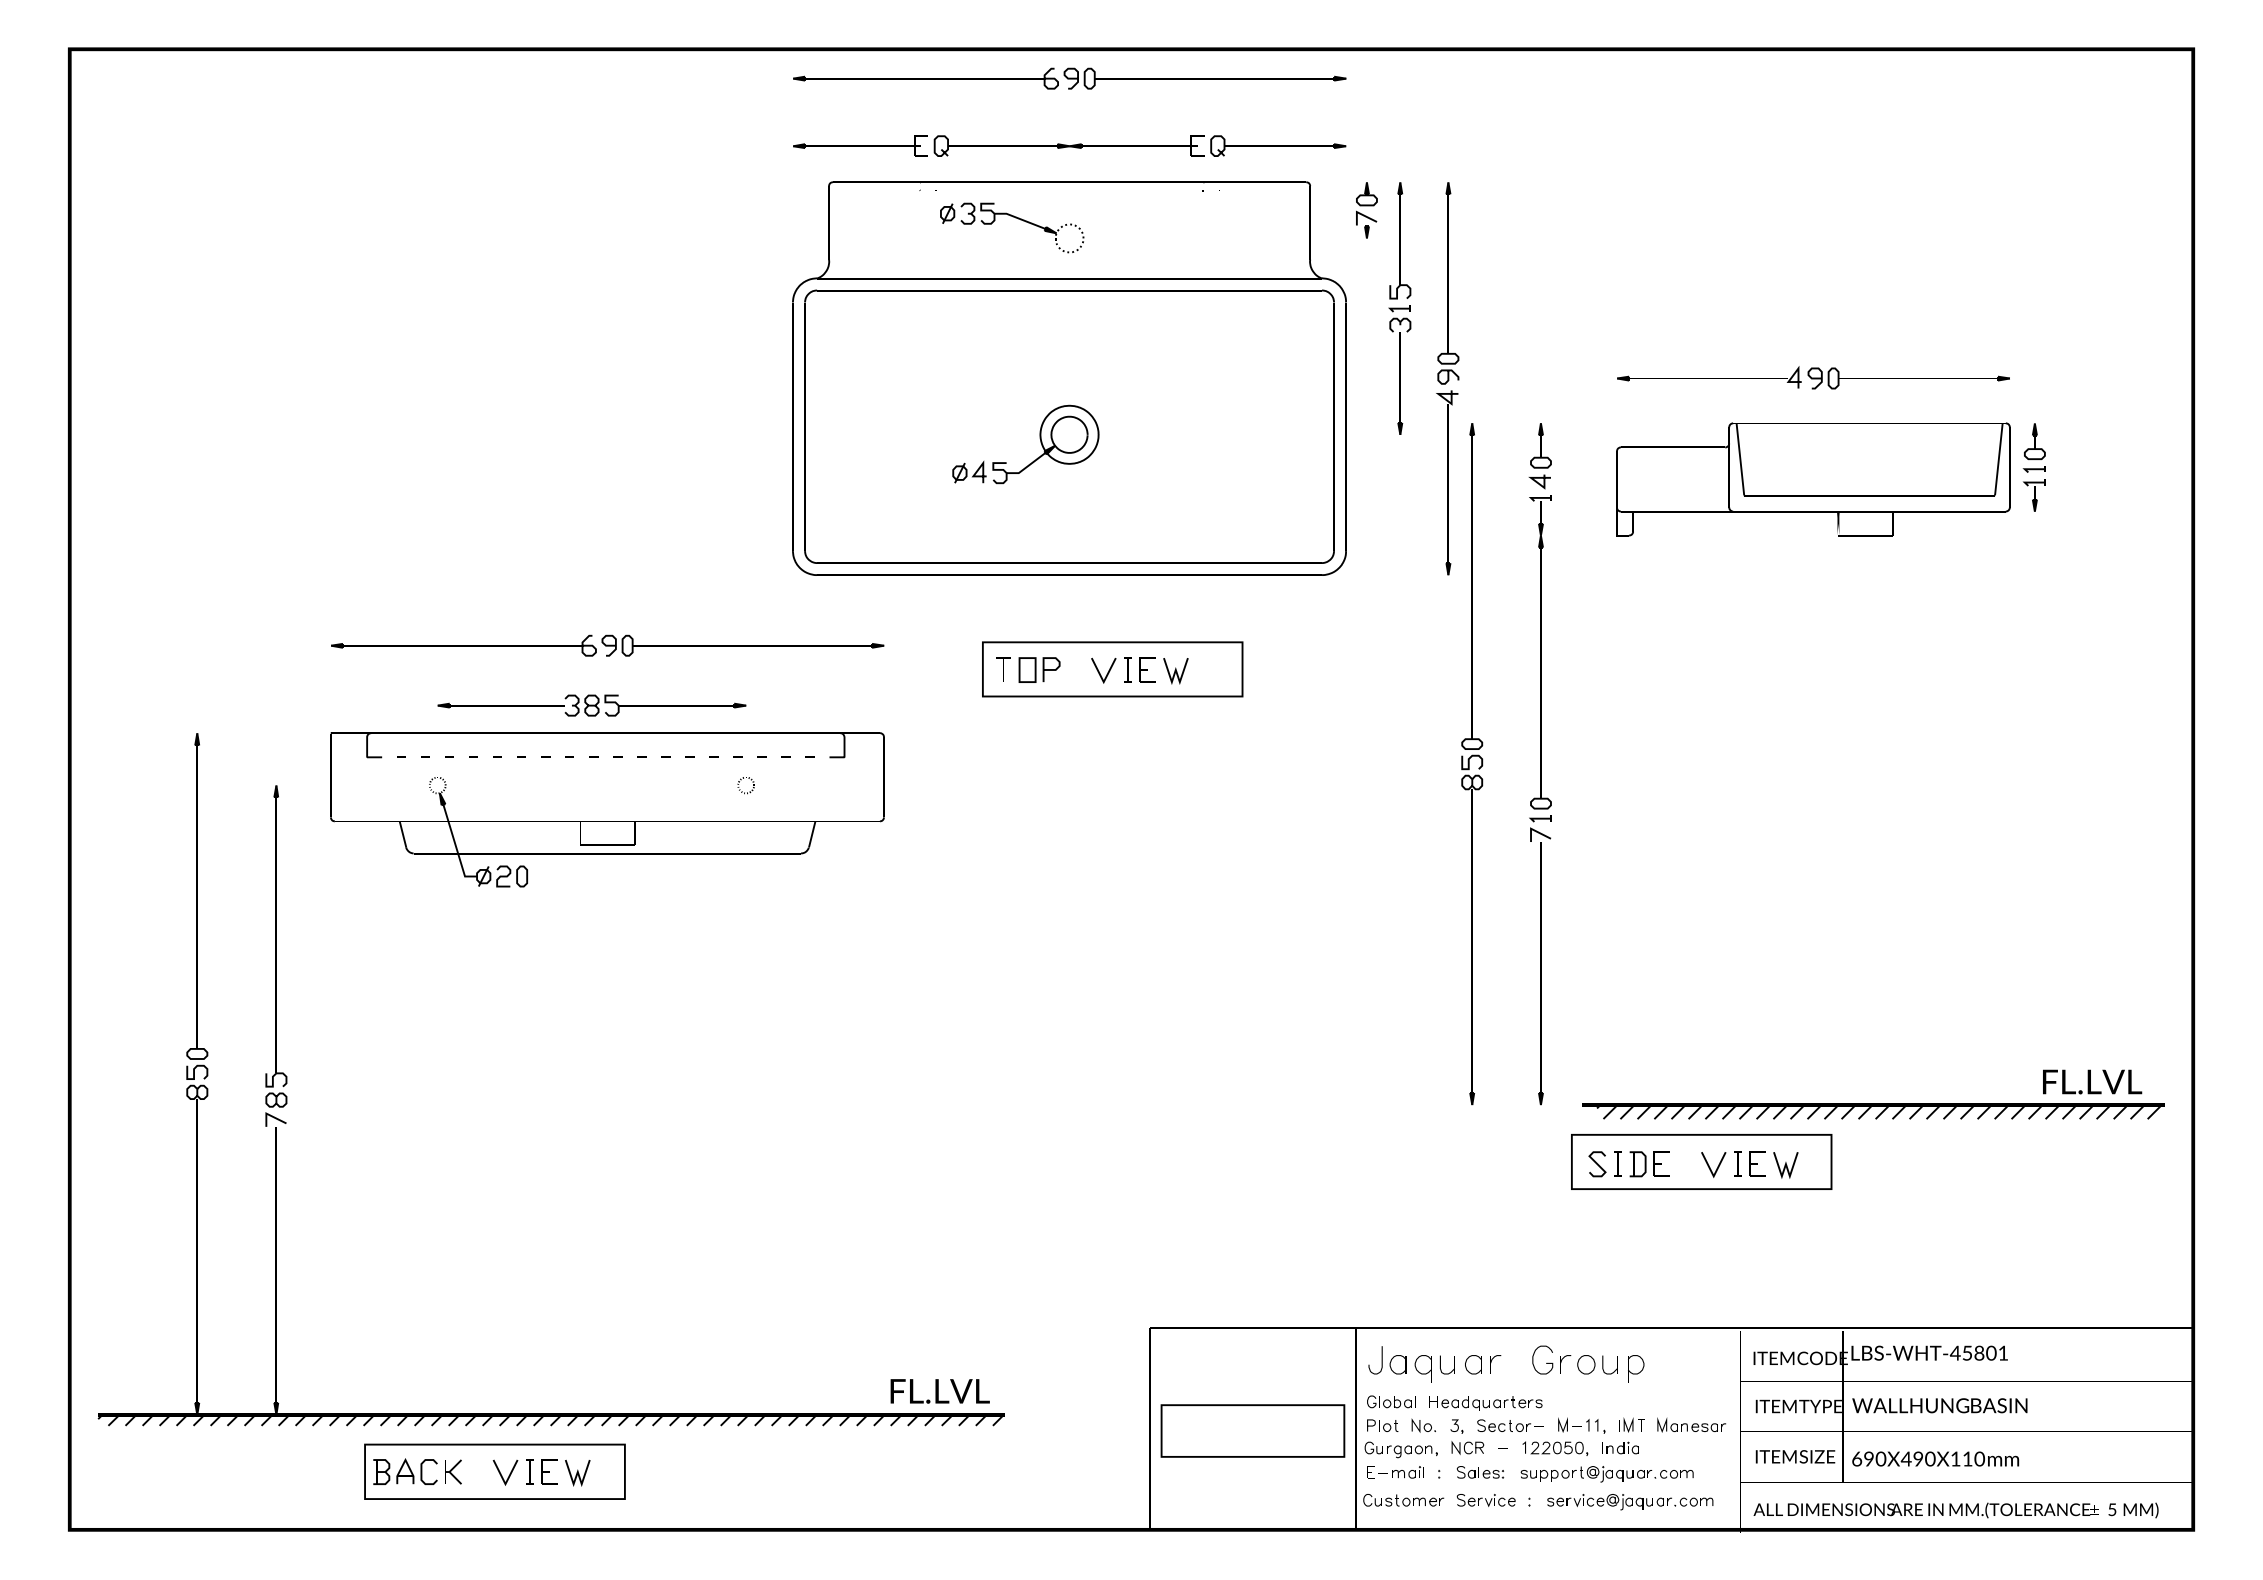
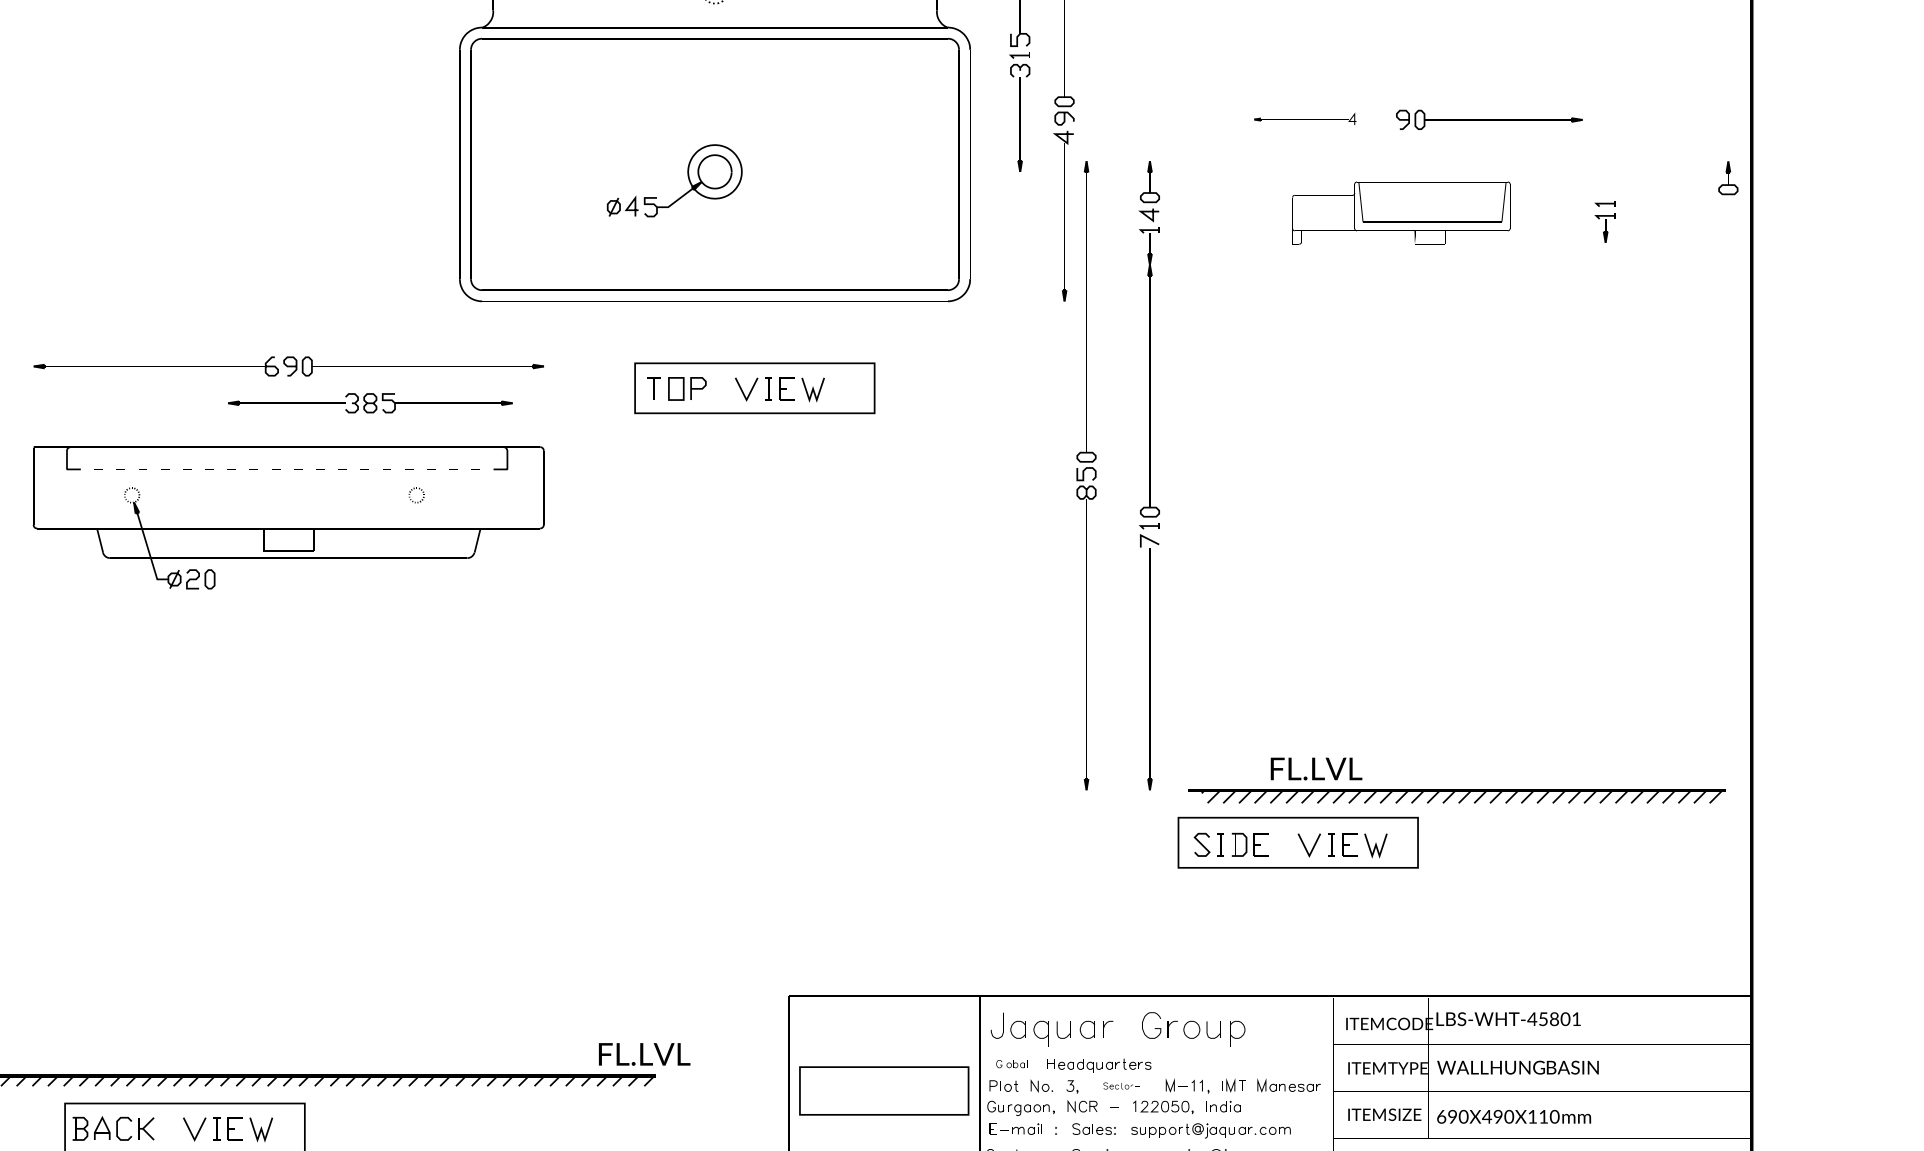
part: (1709, 377) -> (1305, 118), size x0.6
part: (2034, 441) -> (1728, 178), moved
part: (1813, 479) -> (1401, 213), size x0.6
part: (591, 705) -> (369, 403), moved
text: (2092, 1081) -> (1316, 768), moved
text: (939, 1391) -> (643, 1054), moved
part: (1391, 1401) -> (1012, 1063), size x0.7
part: (1510, 1425) -> (1121, 1085), size x0.6

